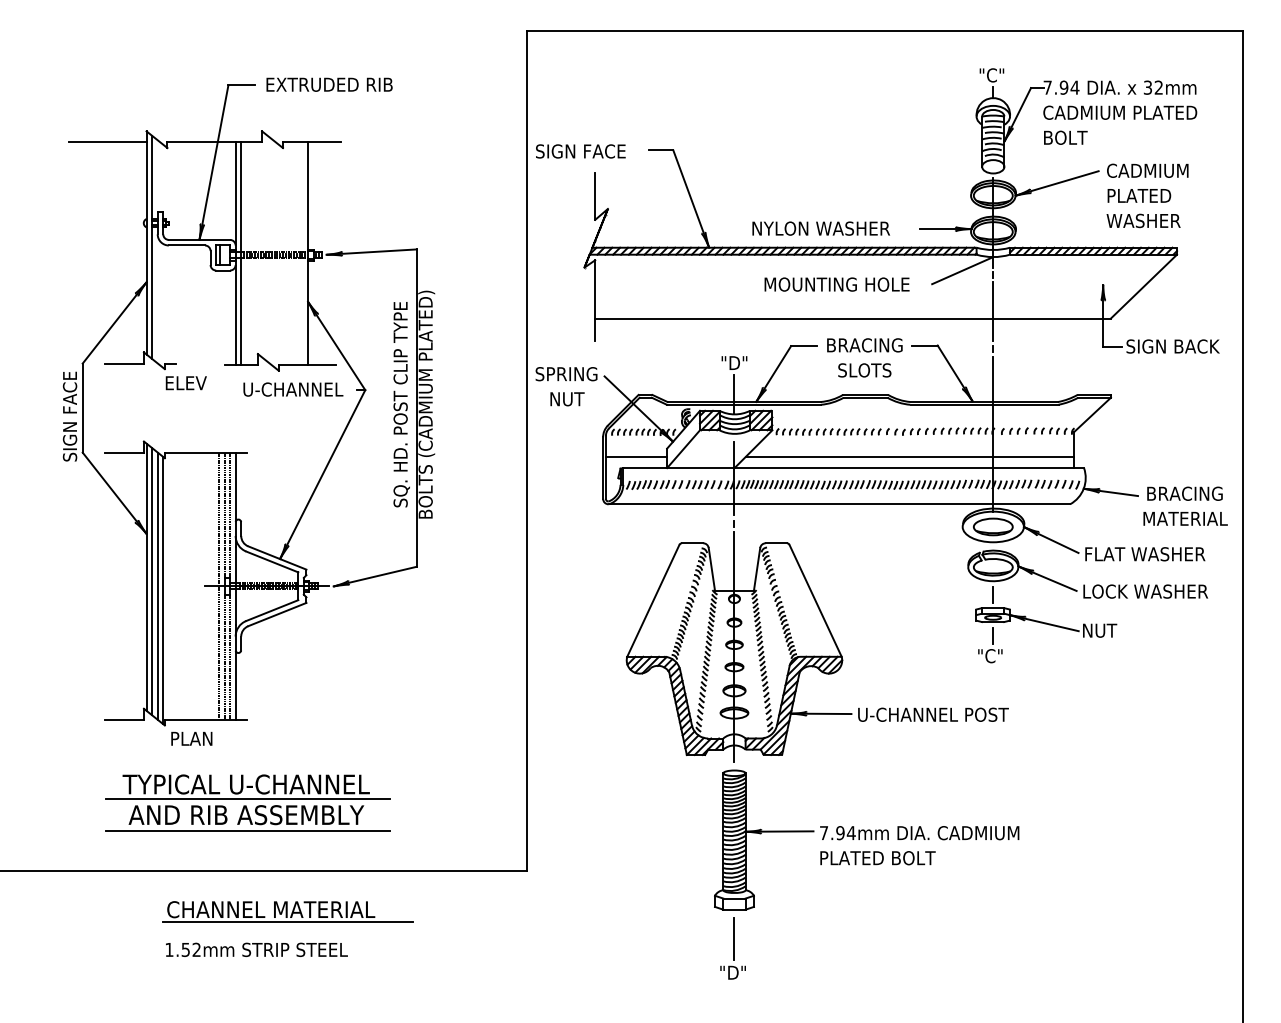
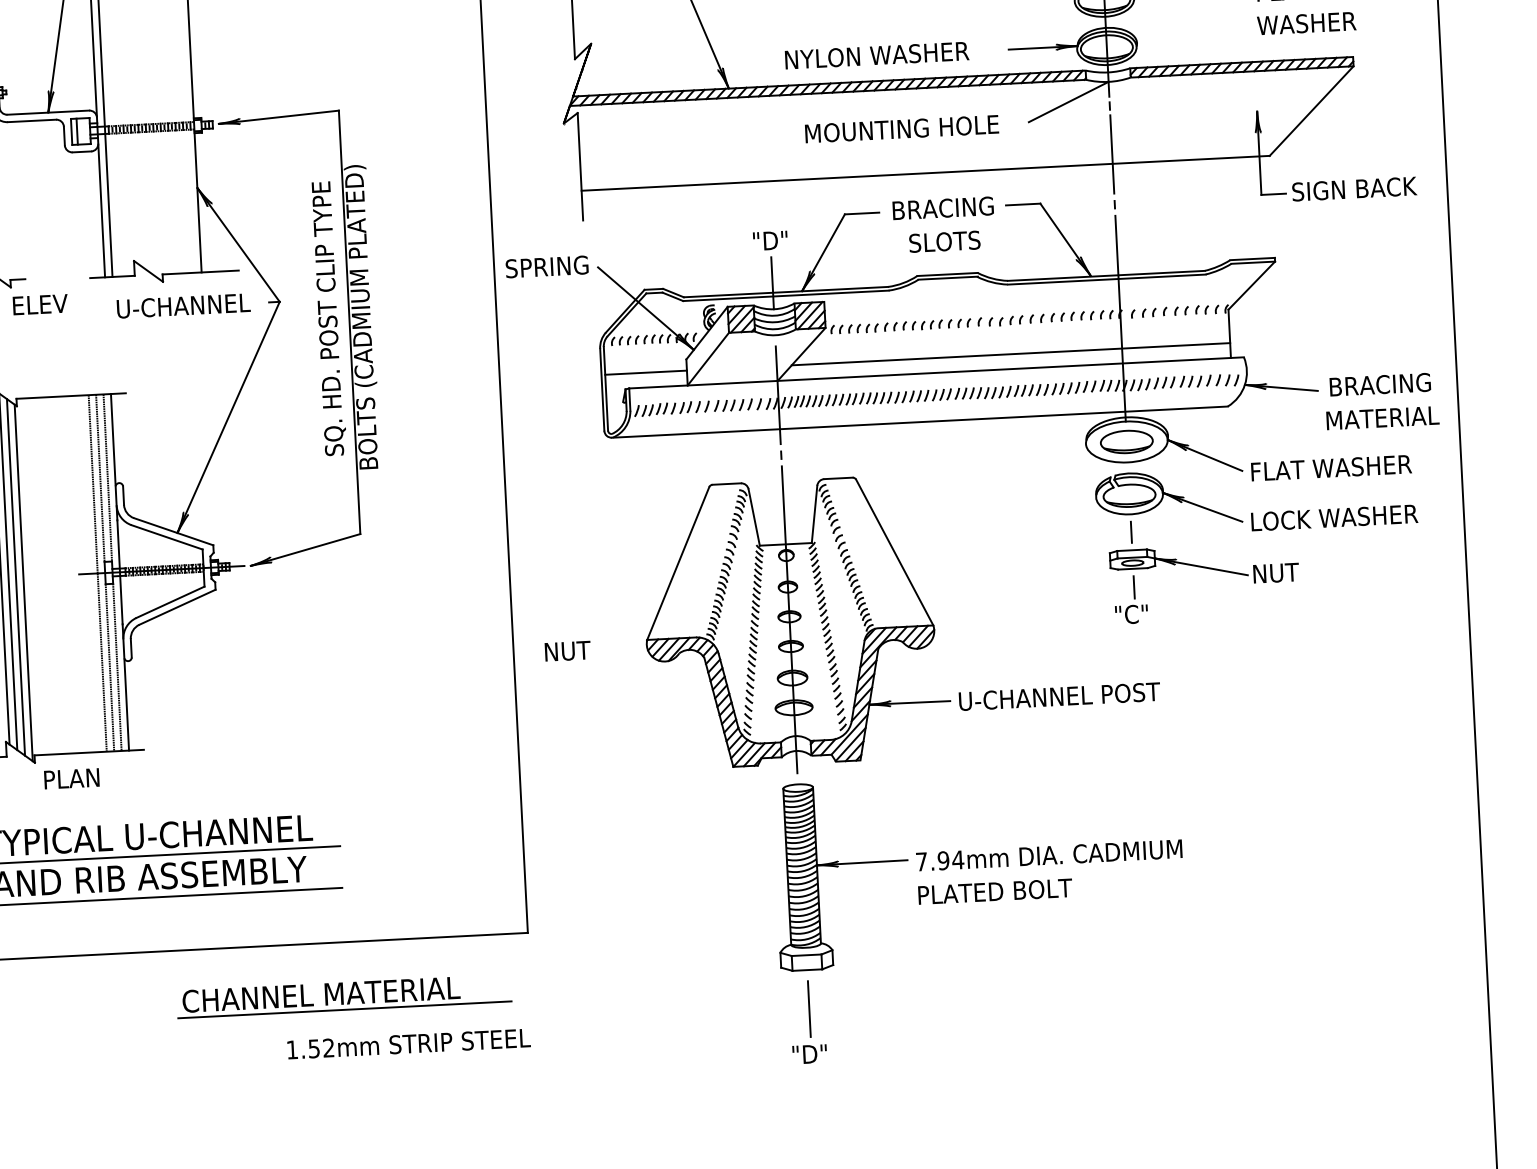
text: (567, 399) -> (567, 651), moved
part: (287, 911) -> (343, 996), moved
text: (256, 949) -> (408, 1043), moved

